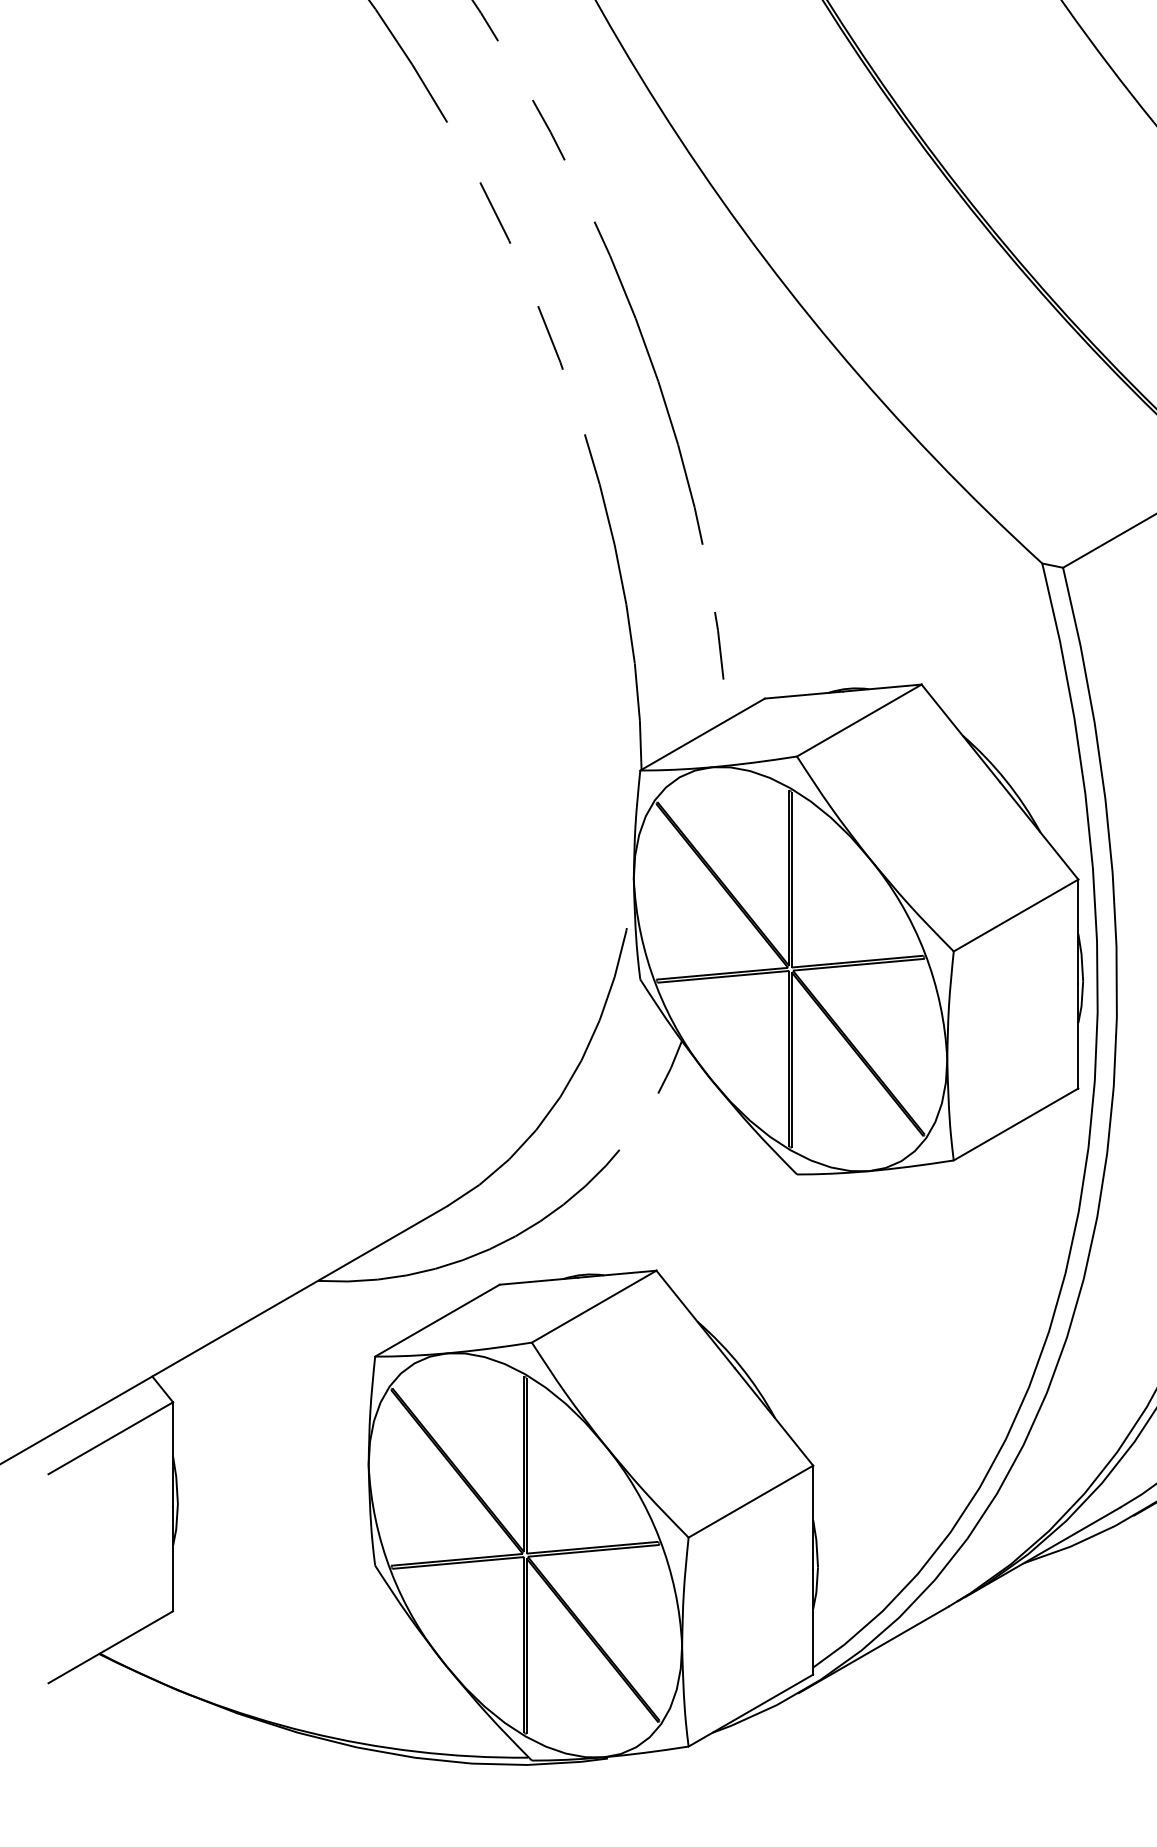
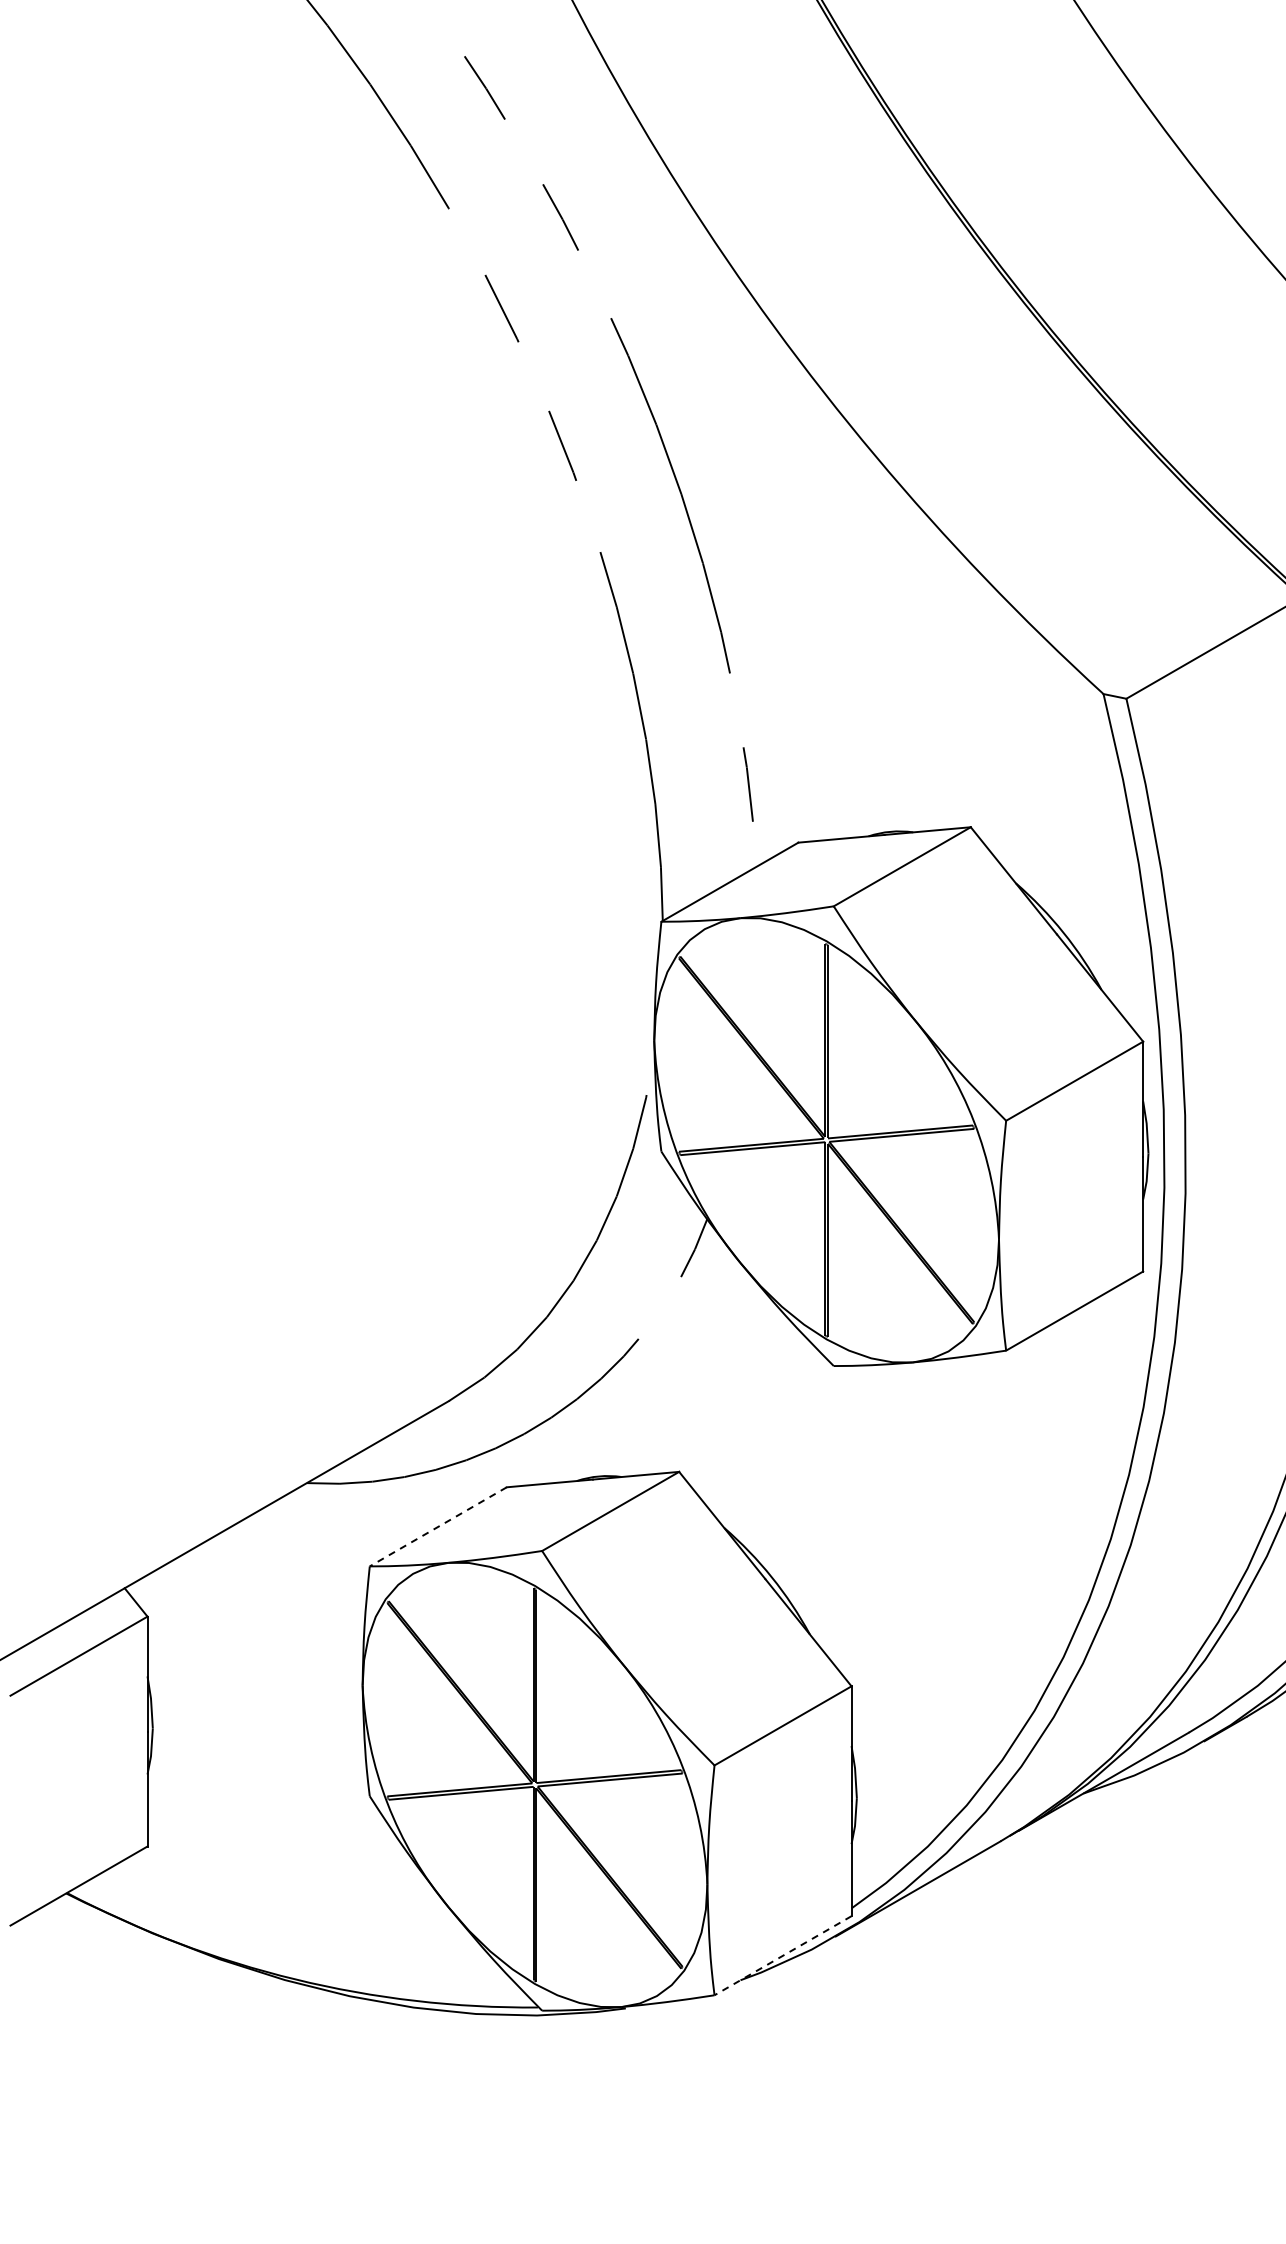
line: (436, 1321) -> (437, 1527), solid -> dashed
line: (750, 1710) -> (782, 1955), solid -> dashed

